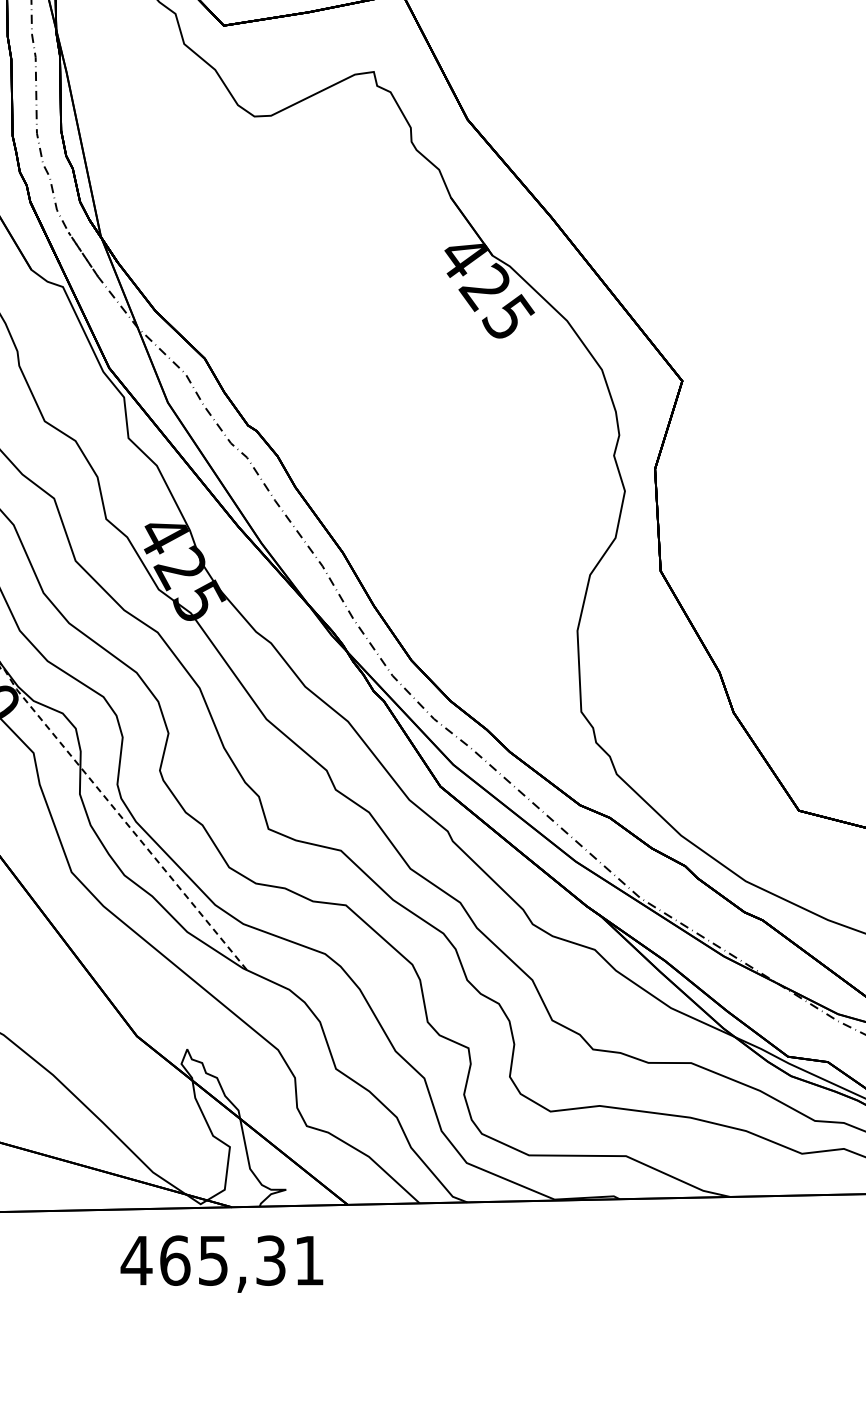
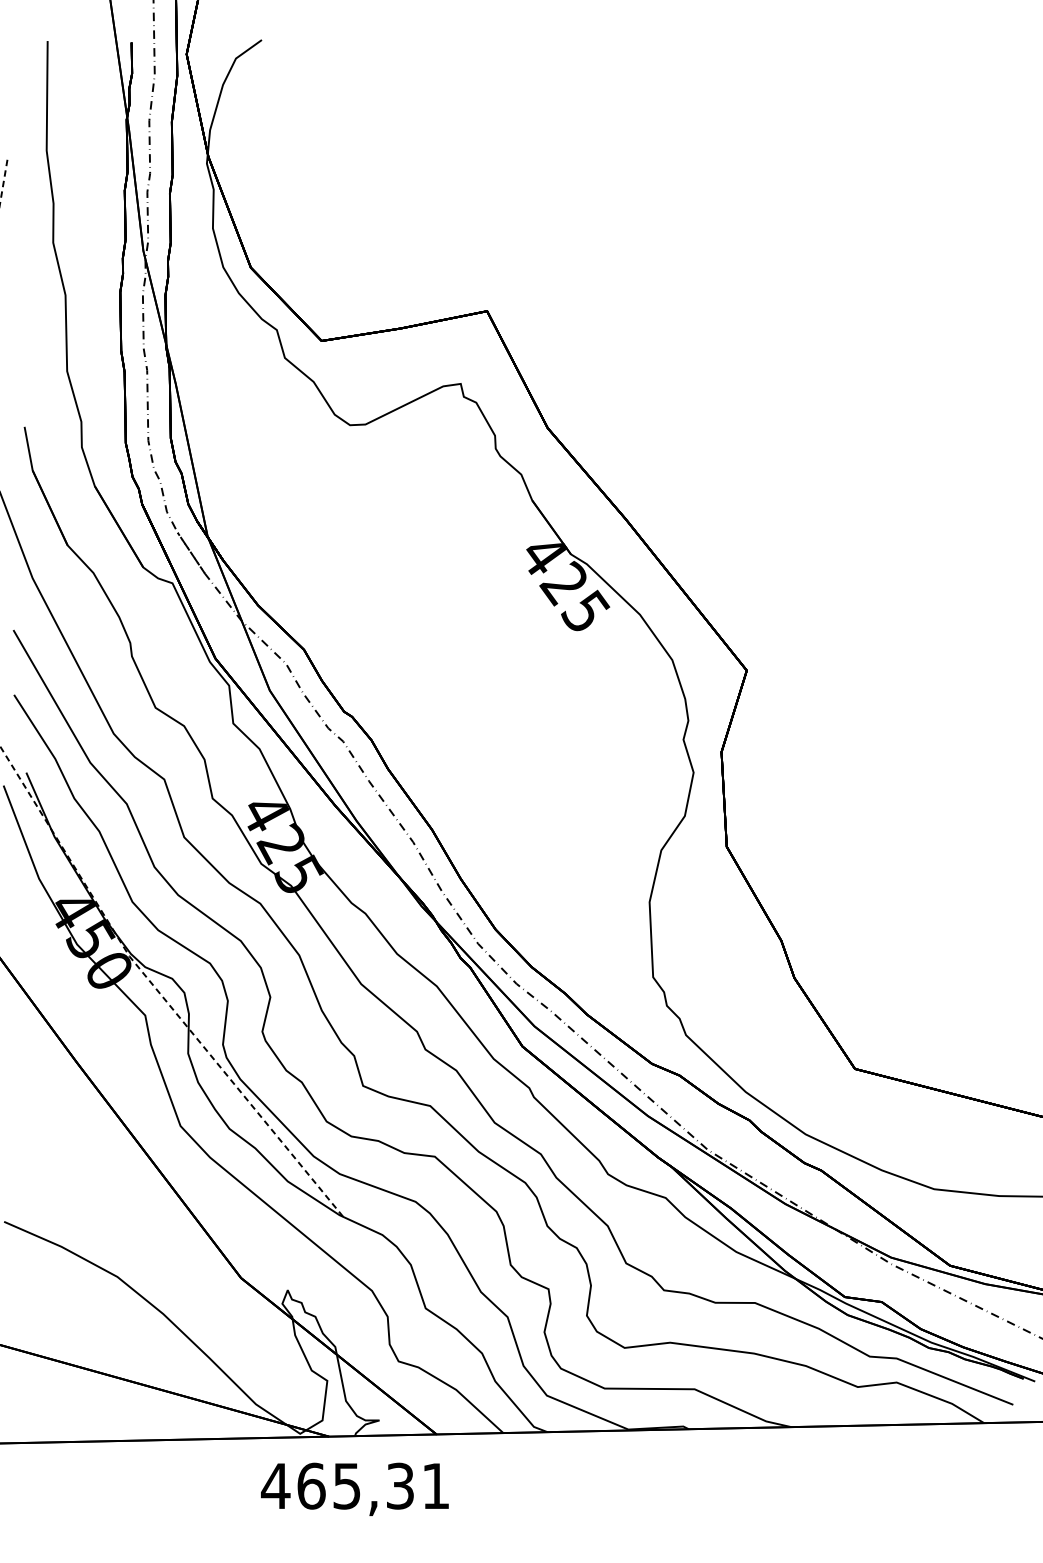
text: (221, 1263) -> (354, 1488), moved

